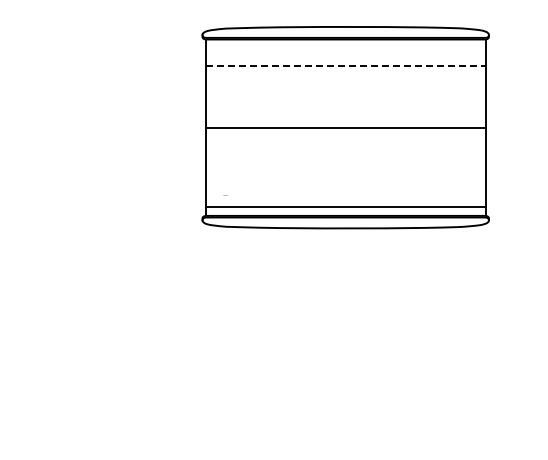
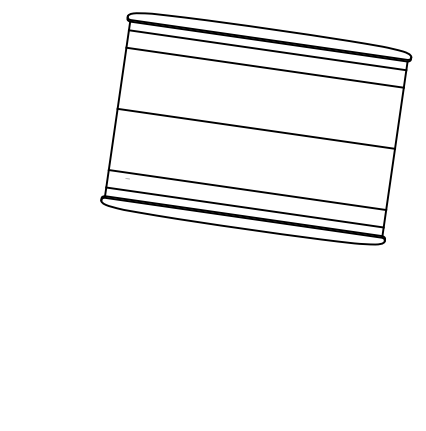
line: (345, 48) -> (267, 50), added
line: (346, 65) -> (265, 67), dashed -> solid
line: (345, 189) -> (247, 190), added

